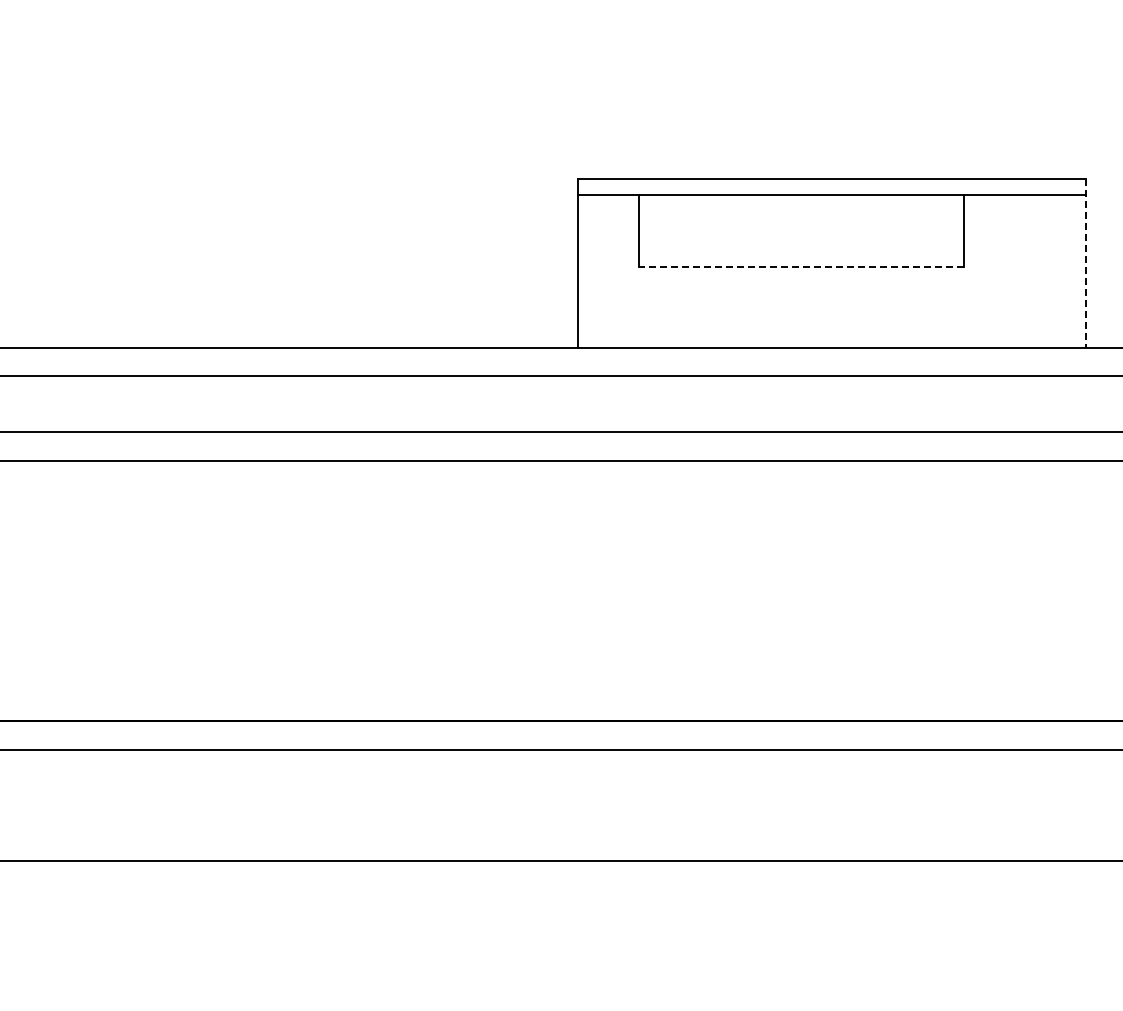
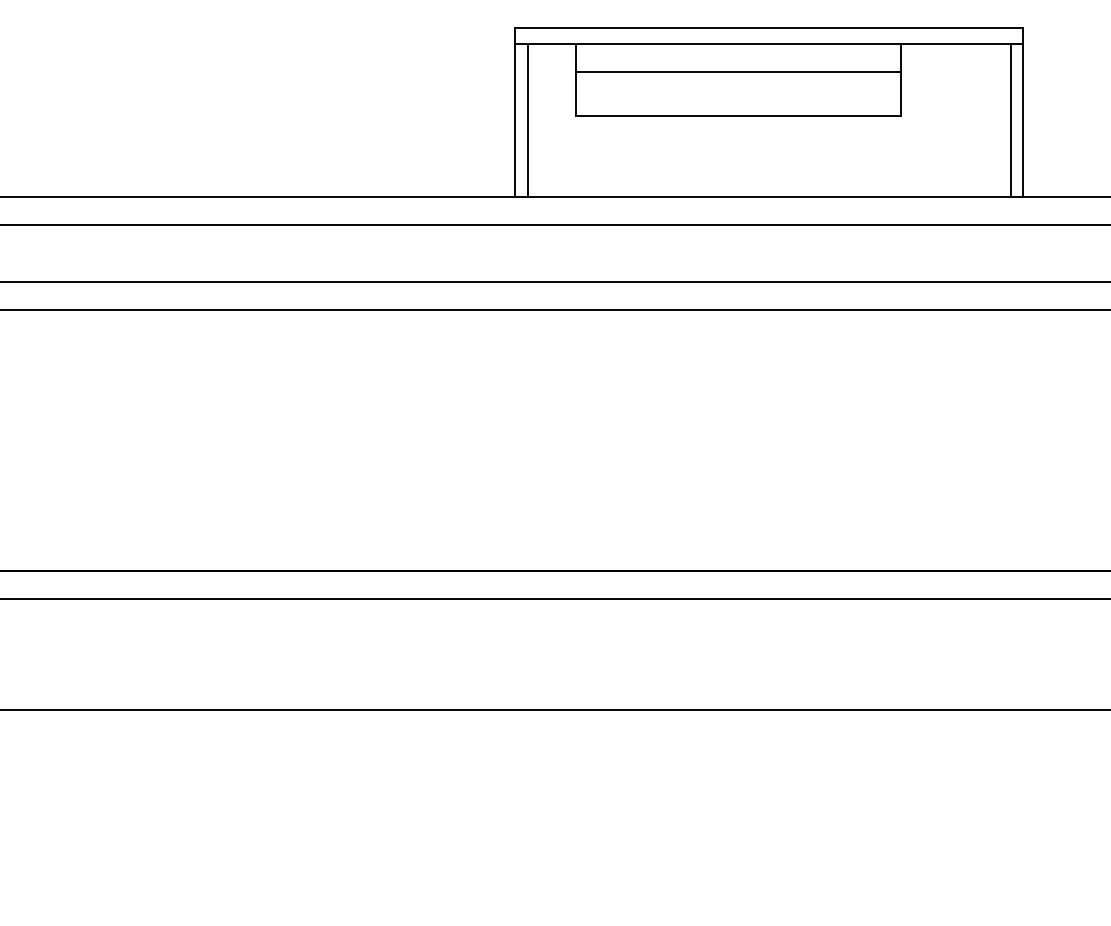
line: (801, 222) -> (738, 71), added
line: (1085, 263) -> (1022, 112), dashed -> solid
line: (800, 266) -> (737, 115), dashed -> solid
line: (590, 270) -> (527, 119), added
line: (1073, 270) -> (1010, 119), added

